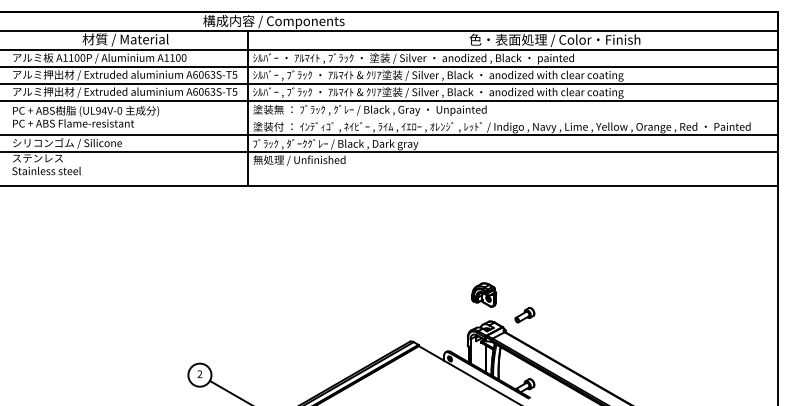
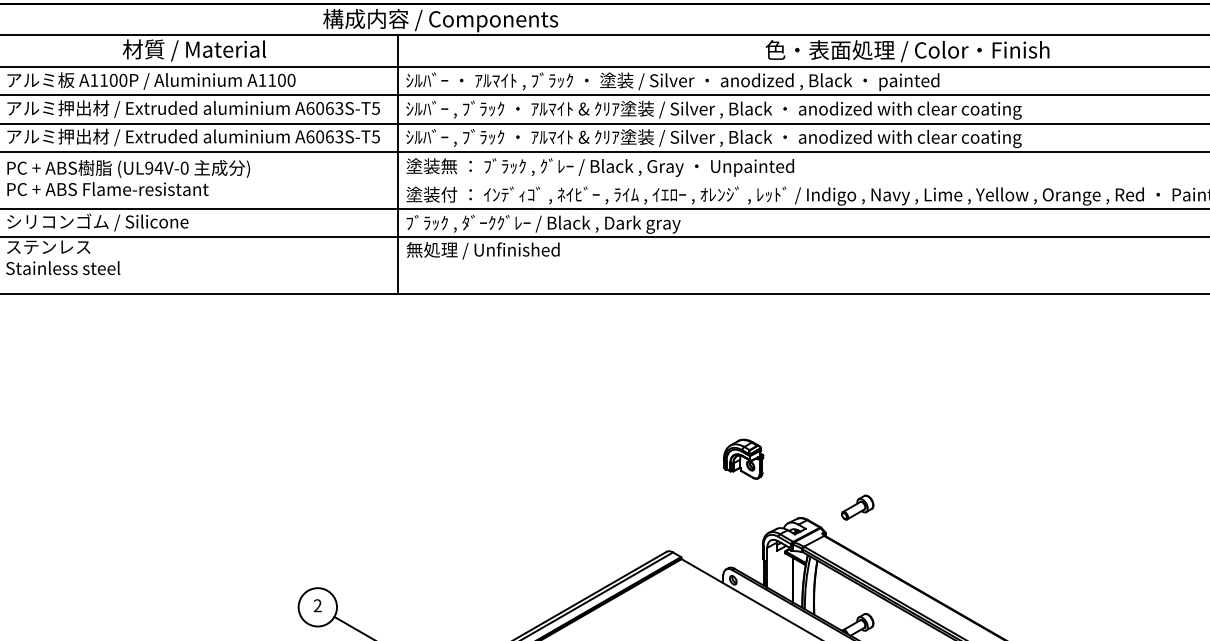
part: (484, 294) -> (744, 458), moved

